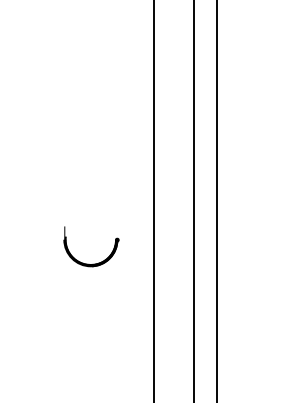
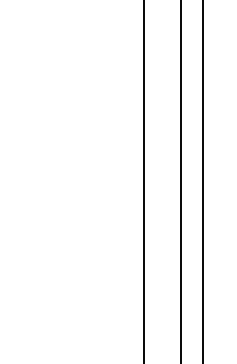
part: (93, 263) -> (87, 250), removed

